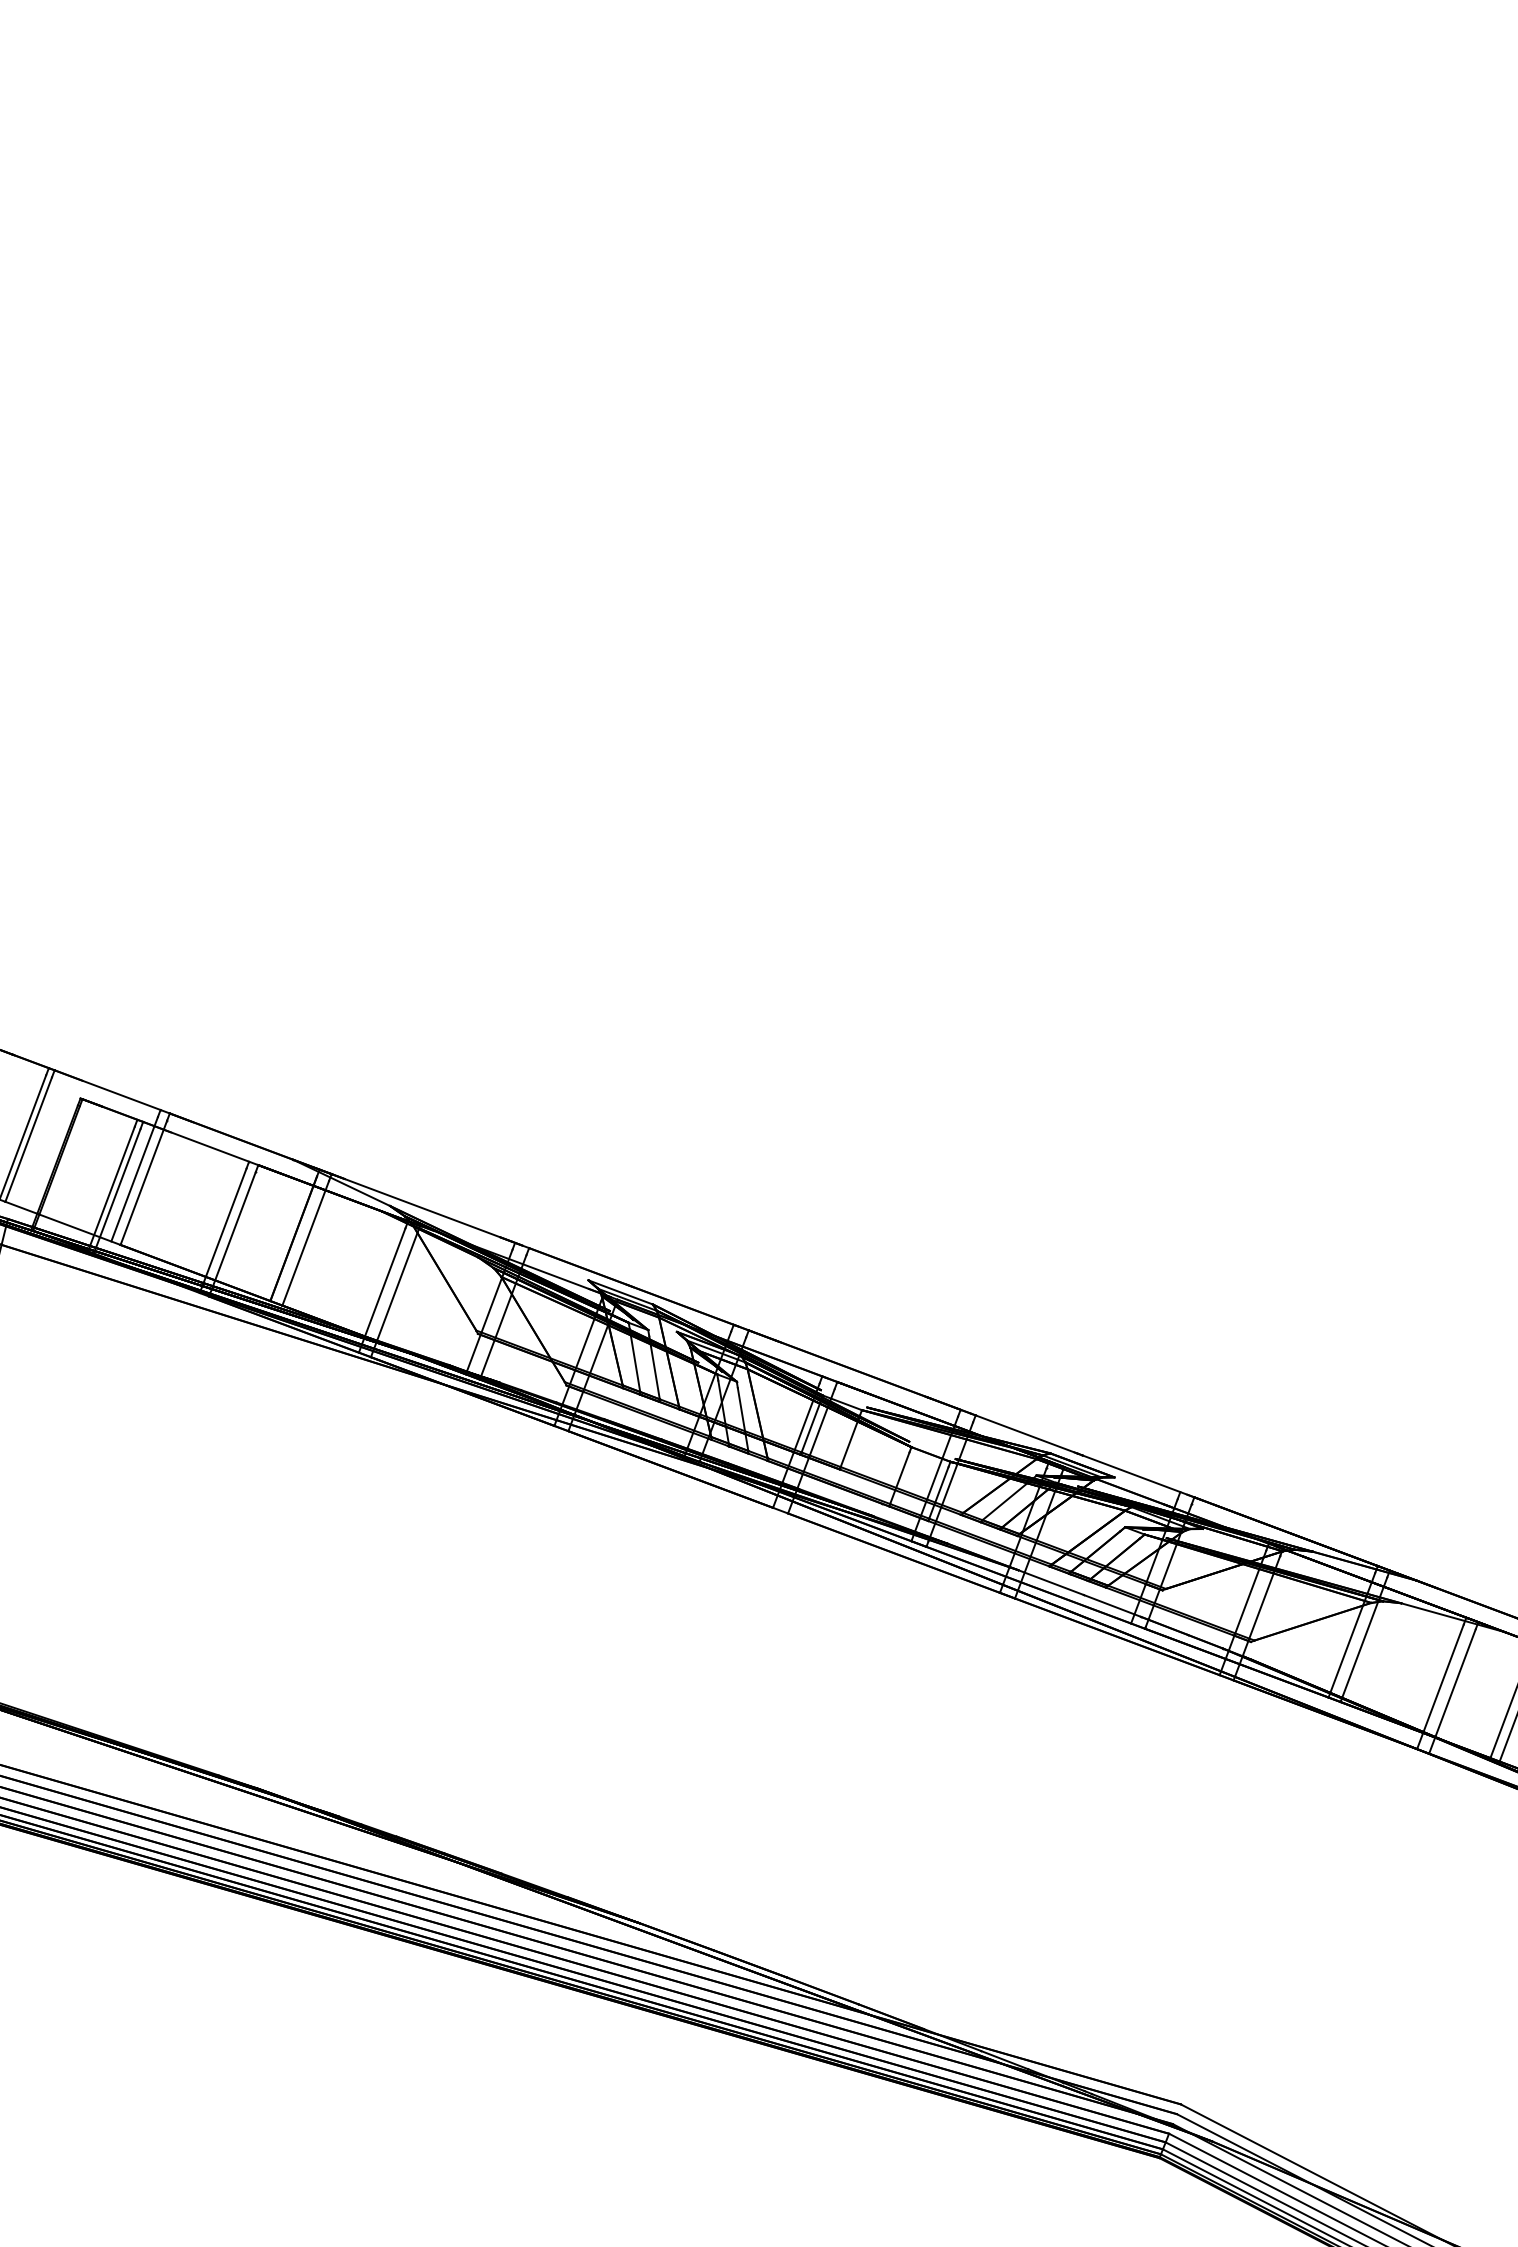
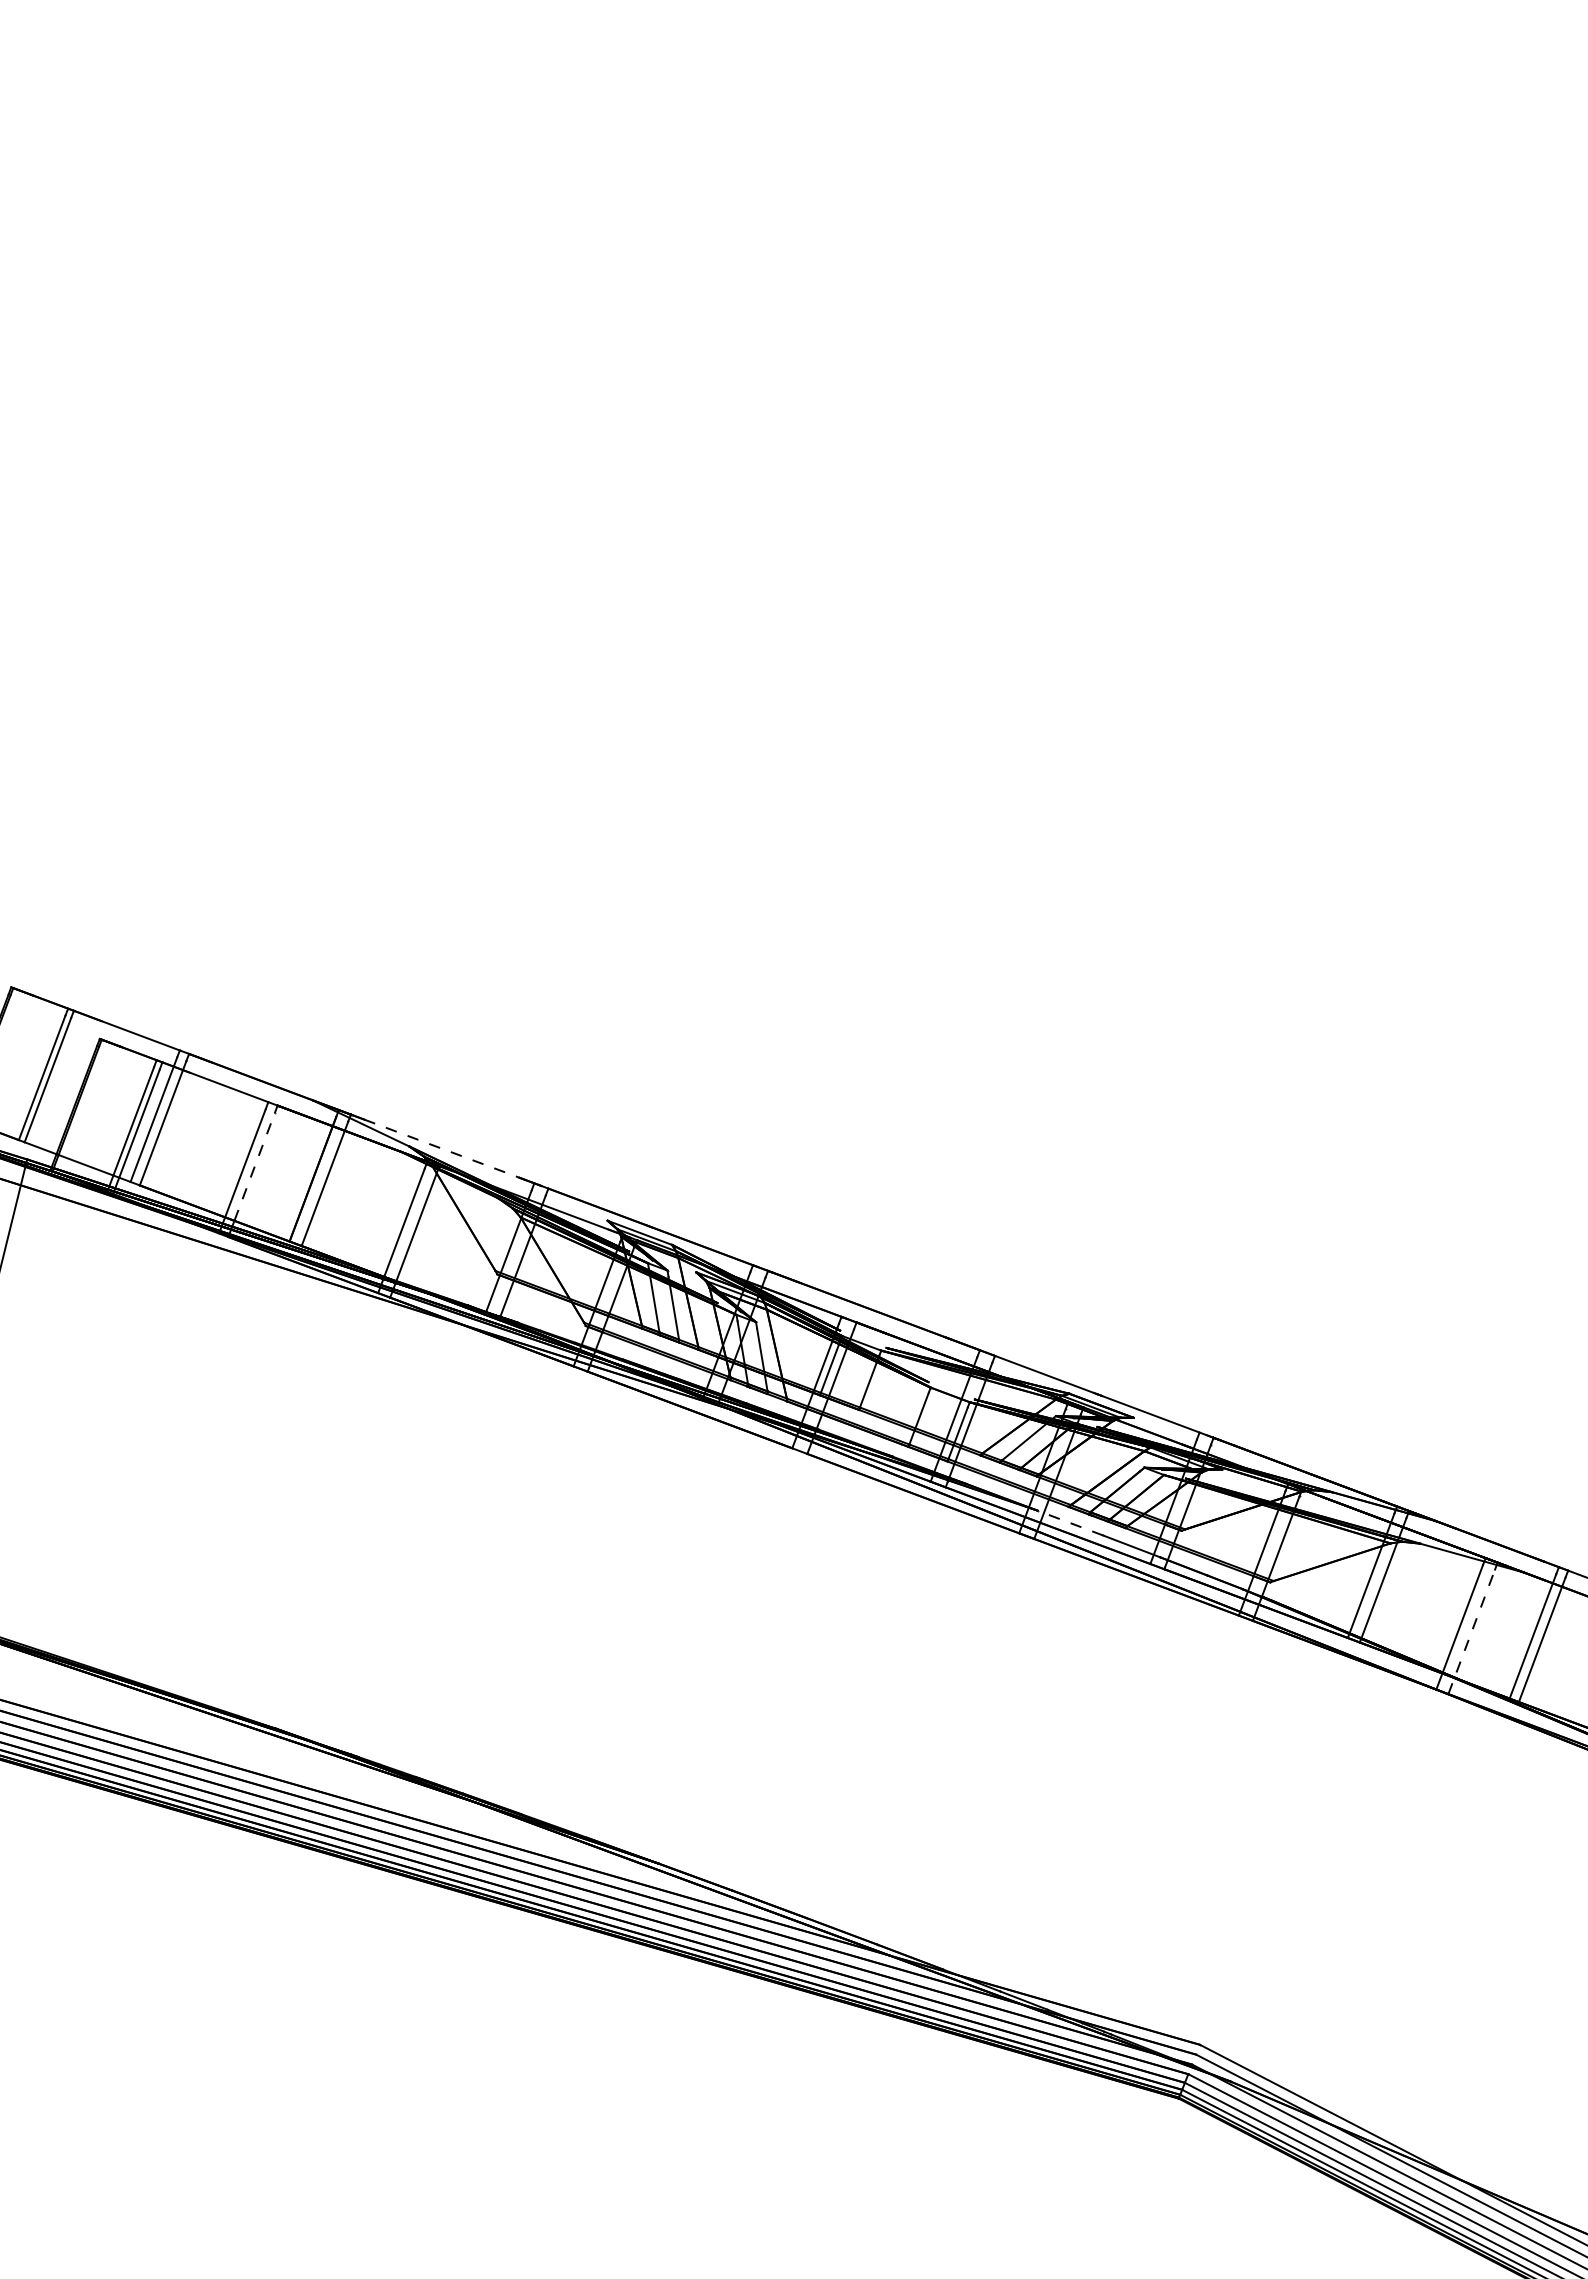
line: (430, 1211) -> (449, 1151), solid -> dashed
line: (235, 1226) -> (254, 1166), solid -> dashed
line: (1051, 1583) -> (1070, 1523), solid -> dashed
line: (1452, 1691) -> (1471, 1631), solid -> dashed

